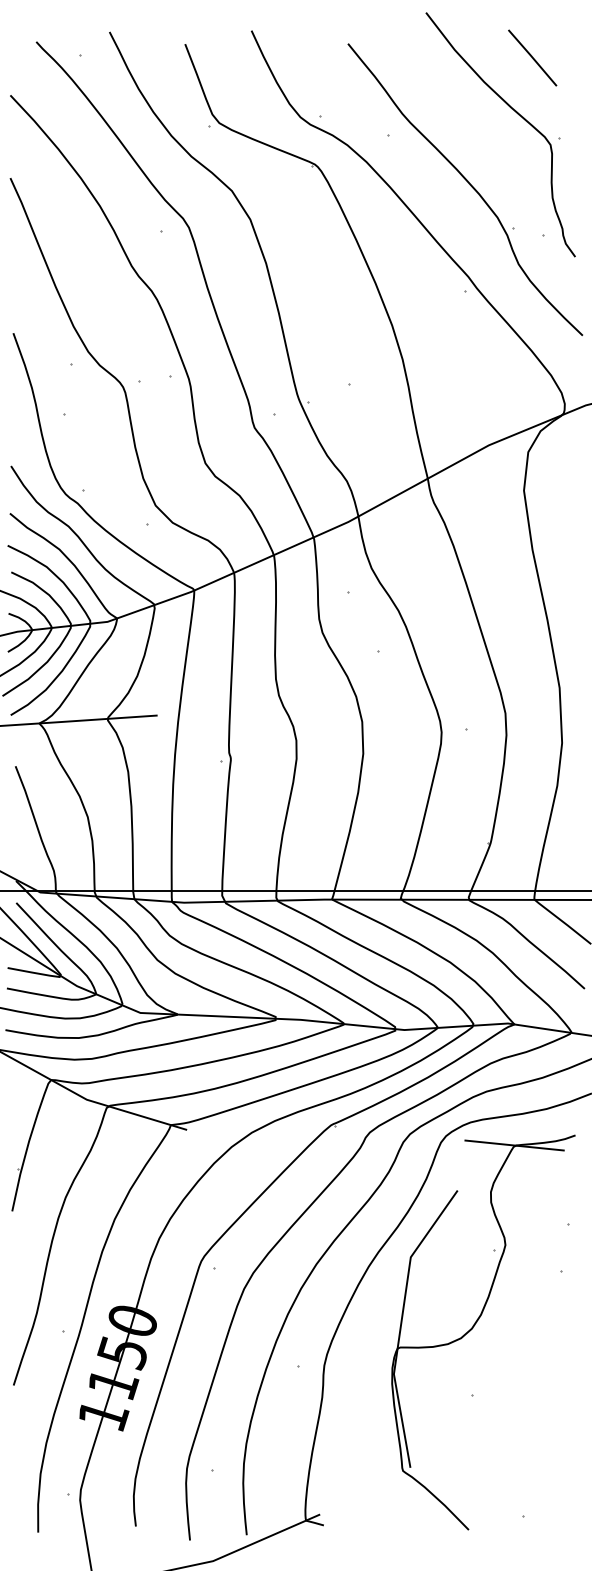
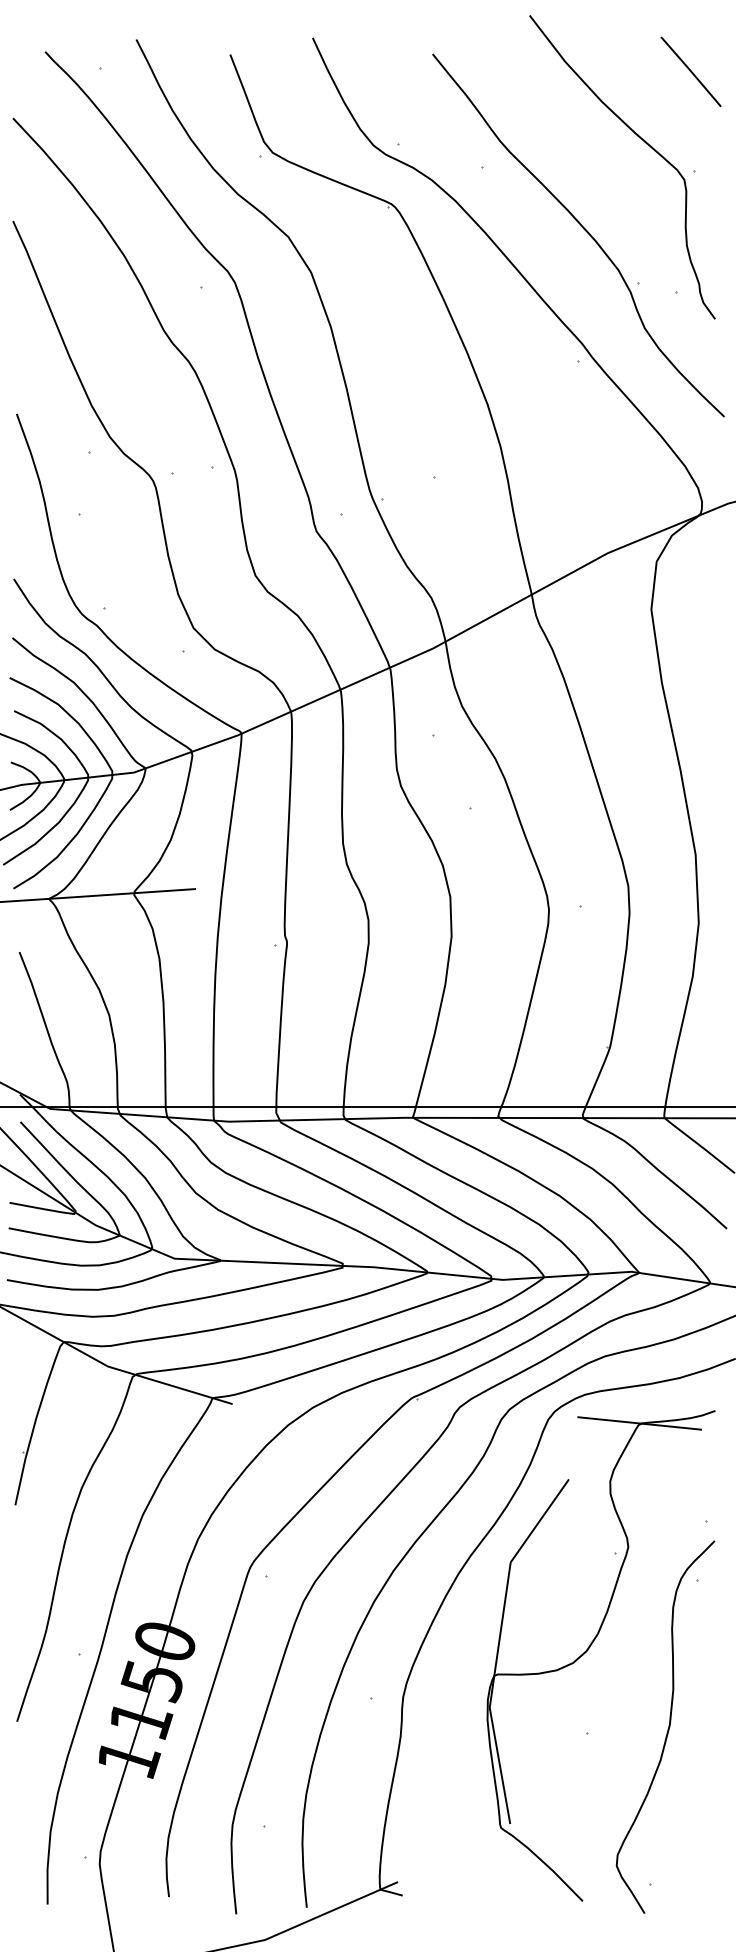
line: (532, 57) -> (690, 71), moved
curve: (537, 1389) -> (668, 1726), added

